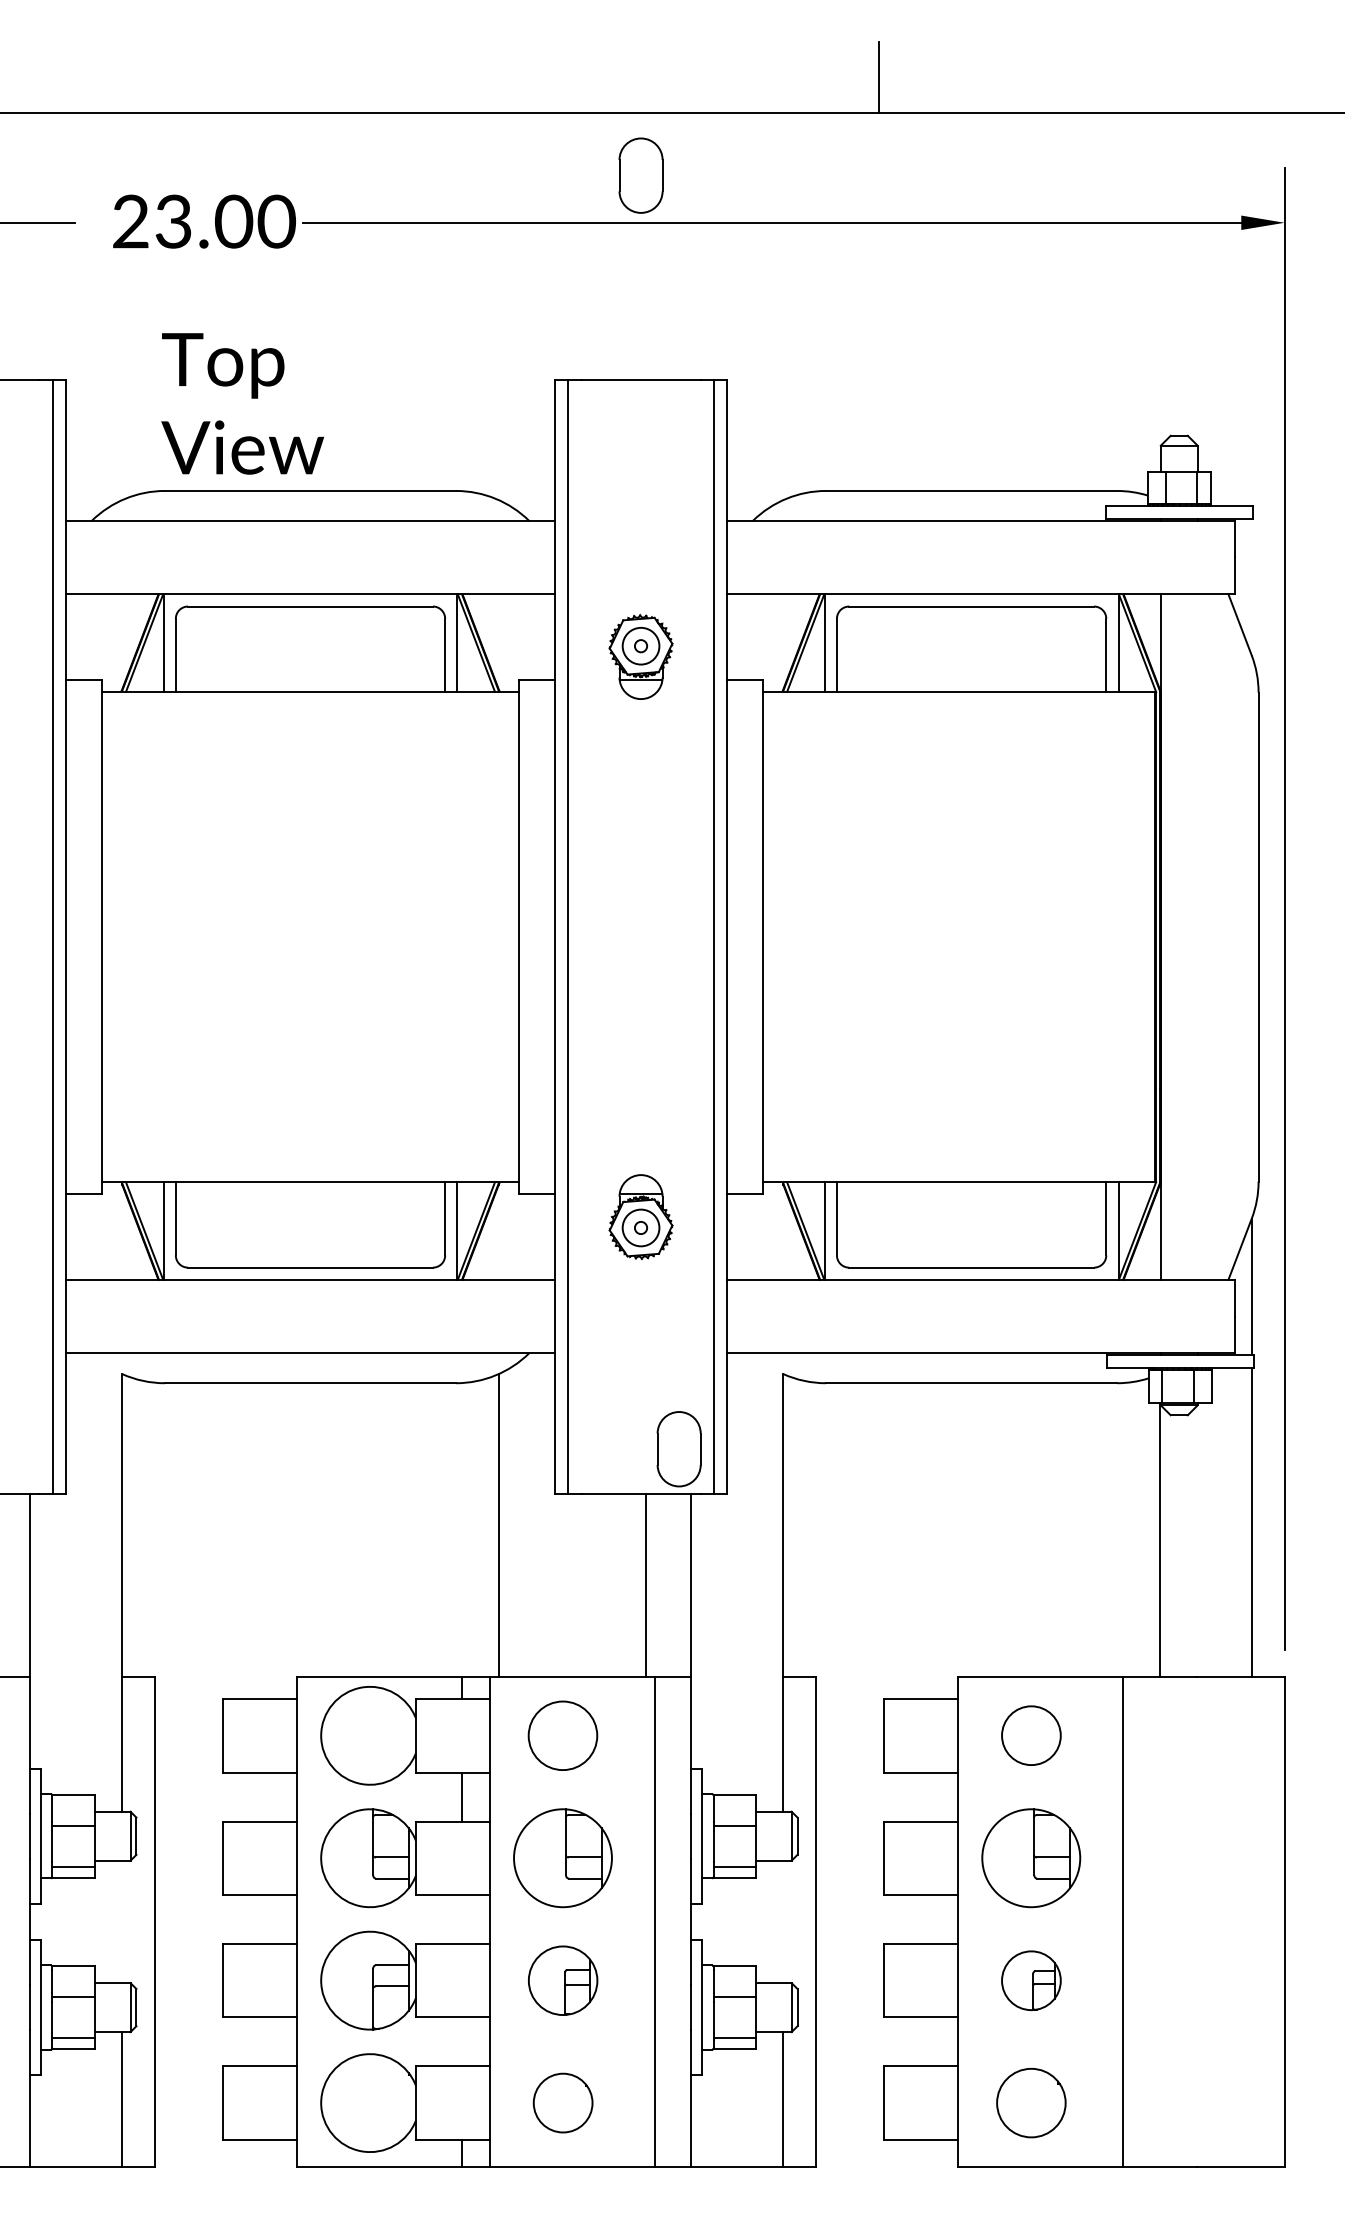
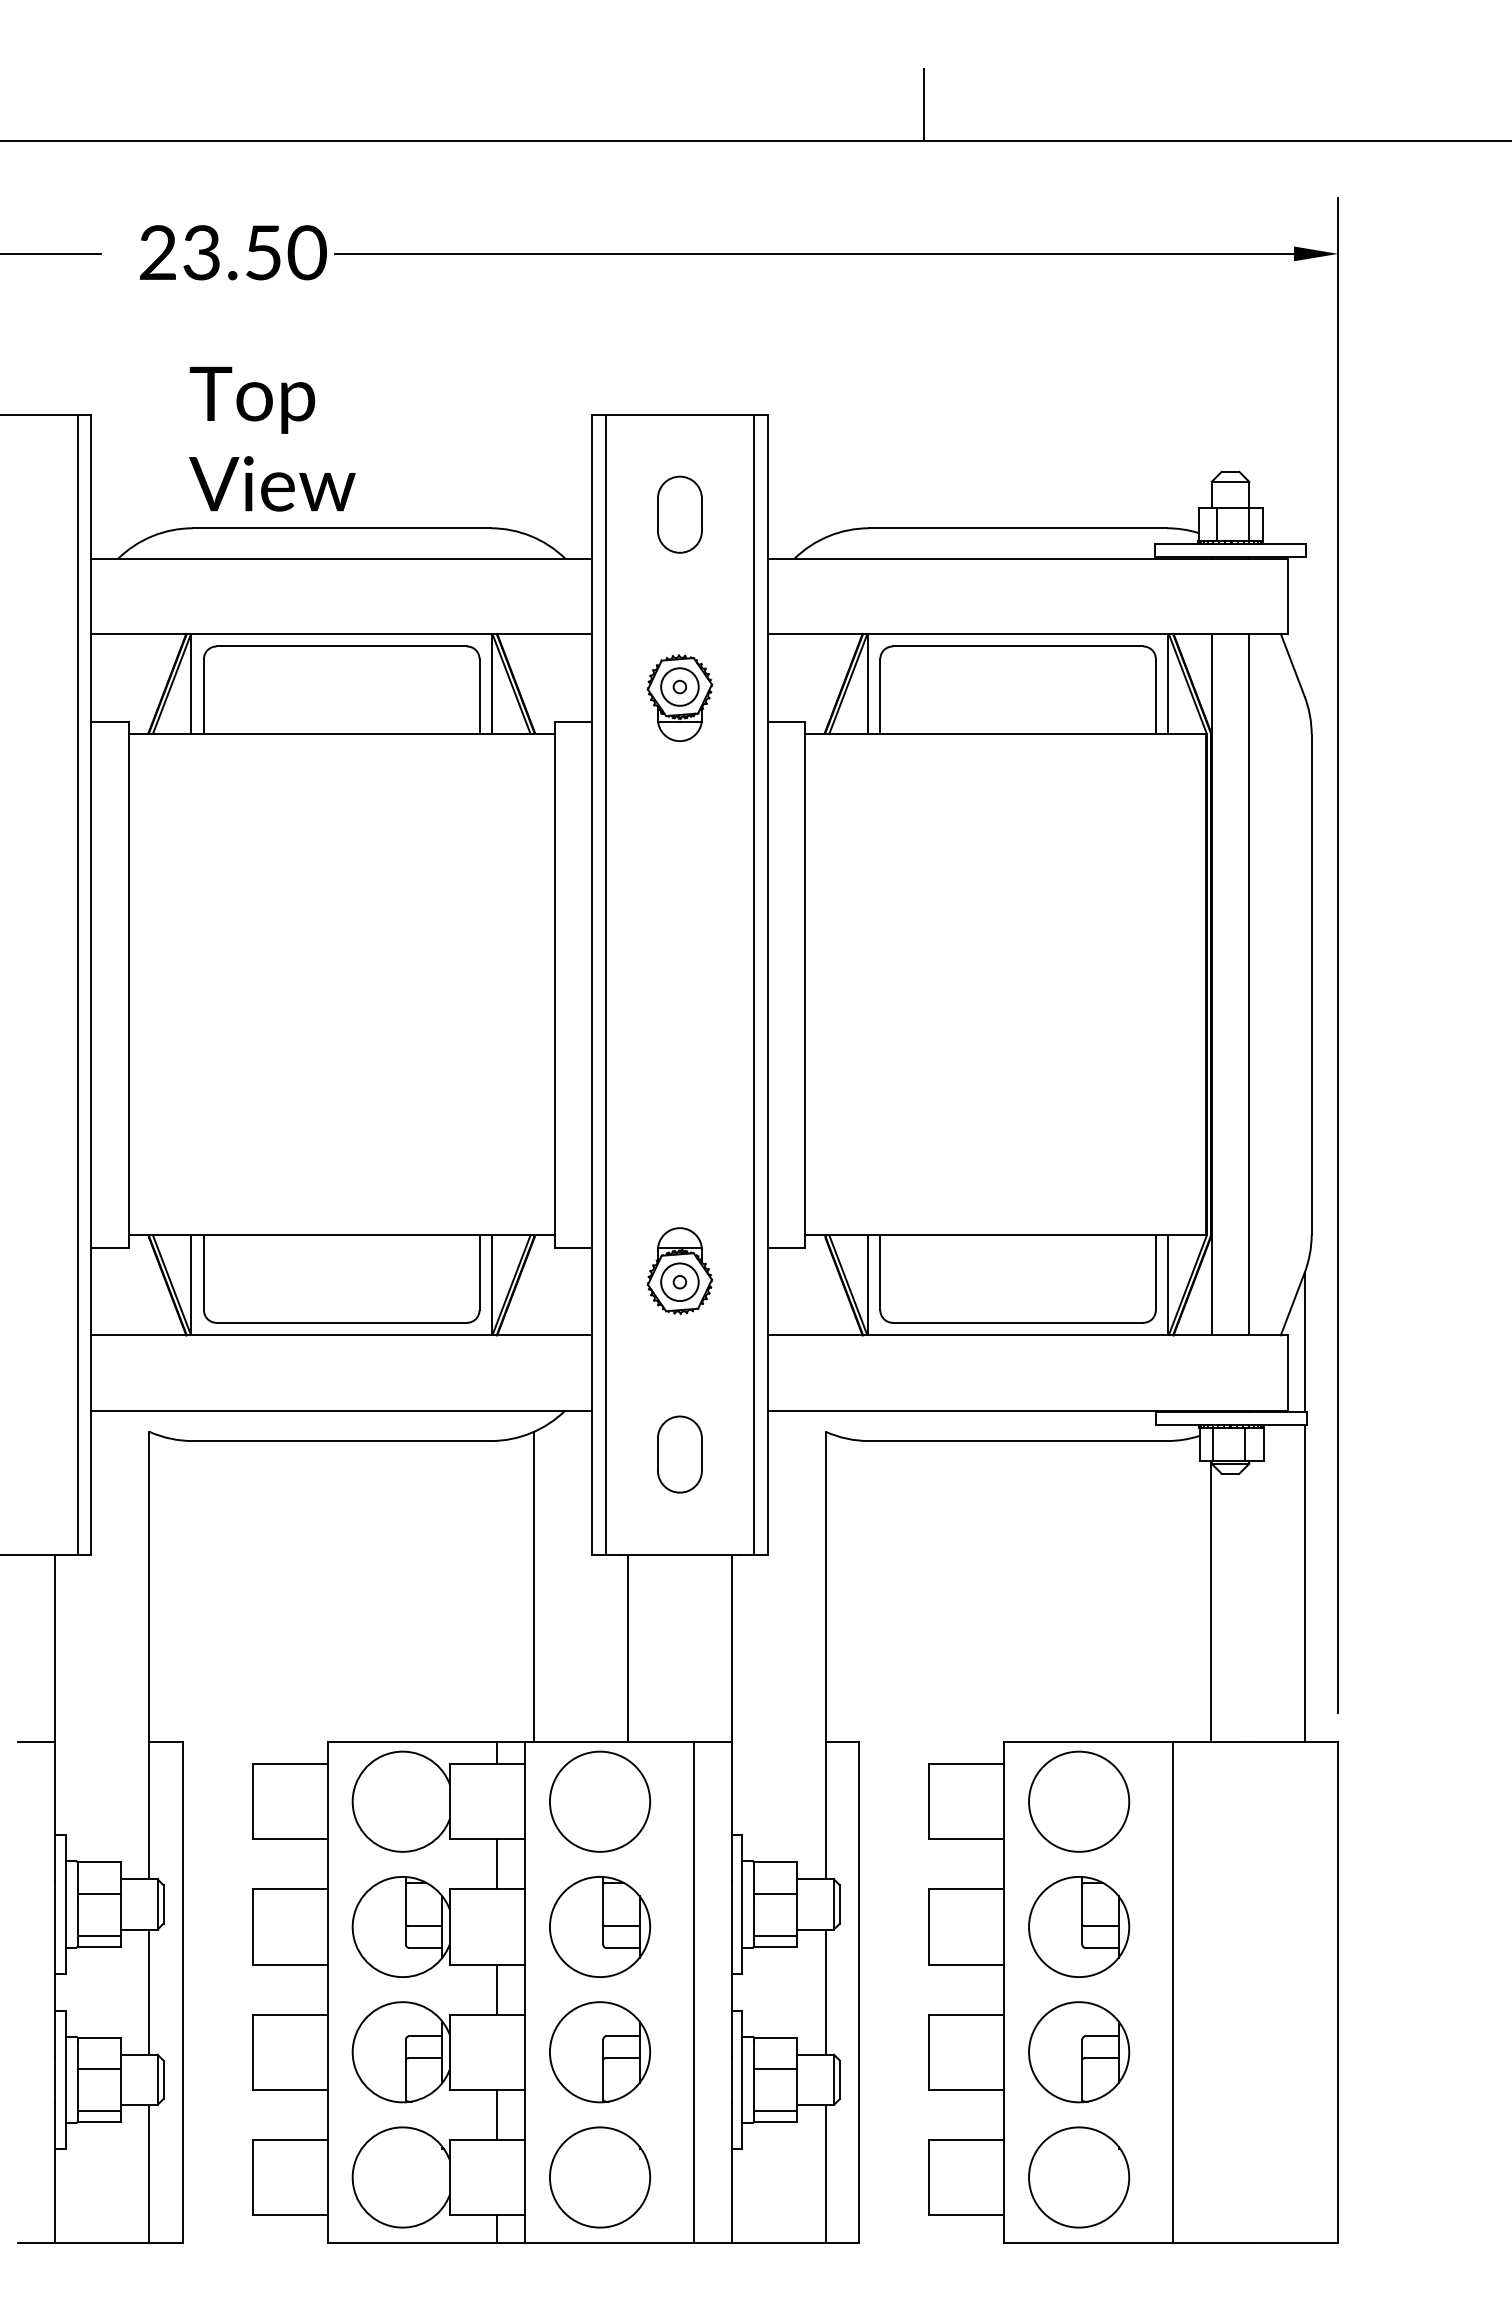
part: (640, 175) -> (679, 514), moved
text: (233, 221) -> (263, 252), 23.00 -> 23.50
line: (1197, 936) -> (1249, 984), added
part: (678, 1449) -> (679, 1454), moved
line: (646, 1585) -> (628, 1647), moved
circle: (562, 1735) -> (599, 1801), size x1.43
circle: (1031, 1735) -> (1079, 1801), size x1.67
line: (461, 1919) -> (496, 1989), added
line: (122, 1921) -> (149, 1991), added
line: (783, 1921) -> (825, 1991), added
part: (563, 1980) -> (600, 2052), size x1.43
part: (1031, 1980) -> (1079, 2052), size x1.67
line: (461, 2041) -> (496, 2114), added
circle: (563, 2103) -> (600, 2177), size x1.67
circle: (1031, 2103) -> (1079, 2177), size x1.43

